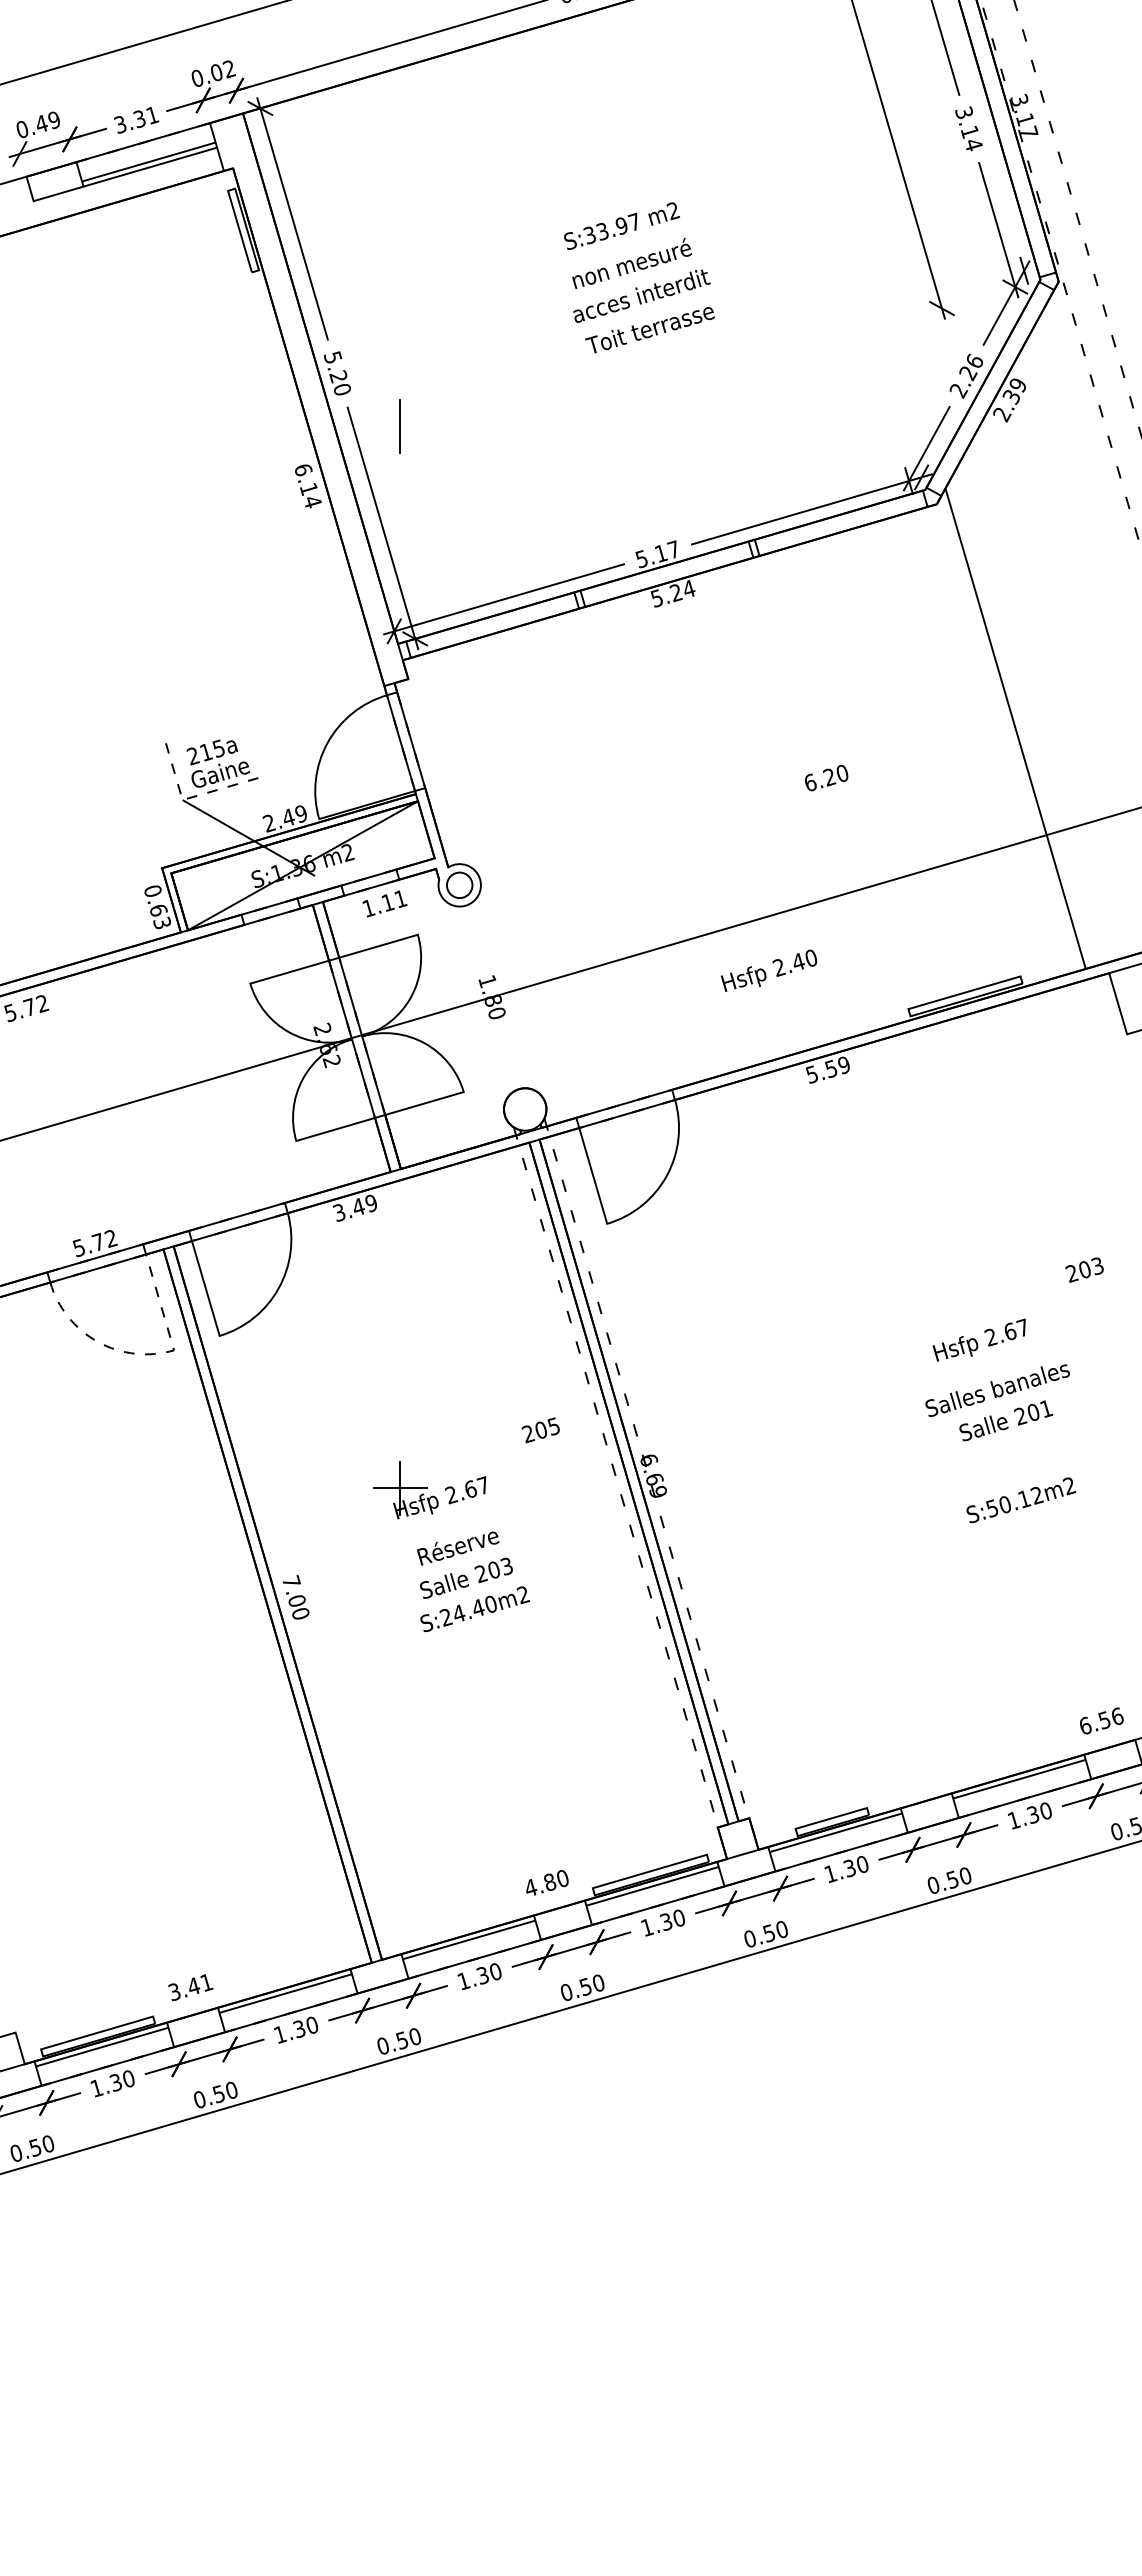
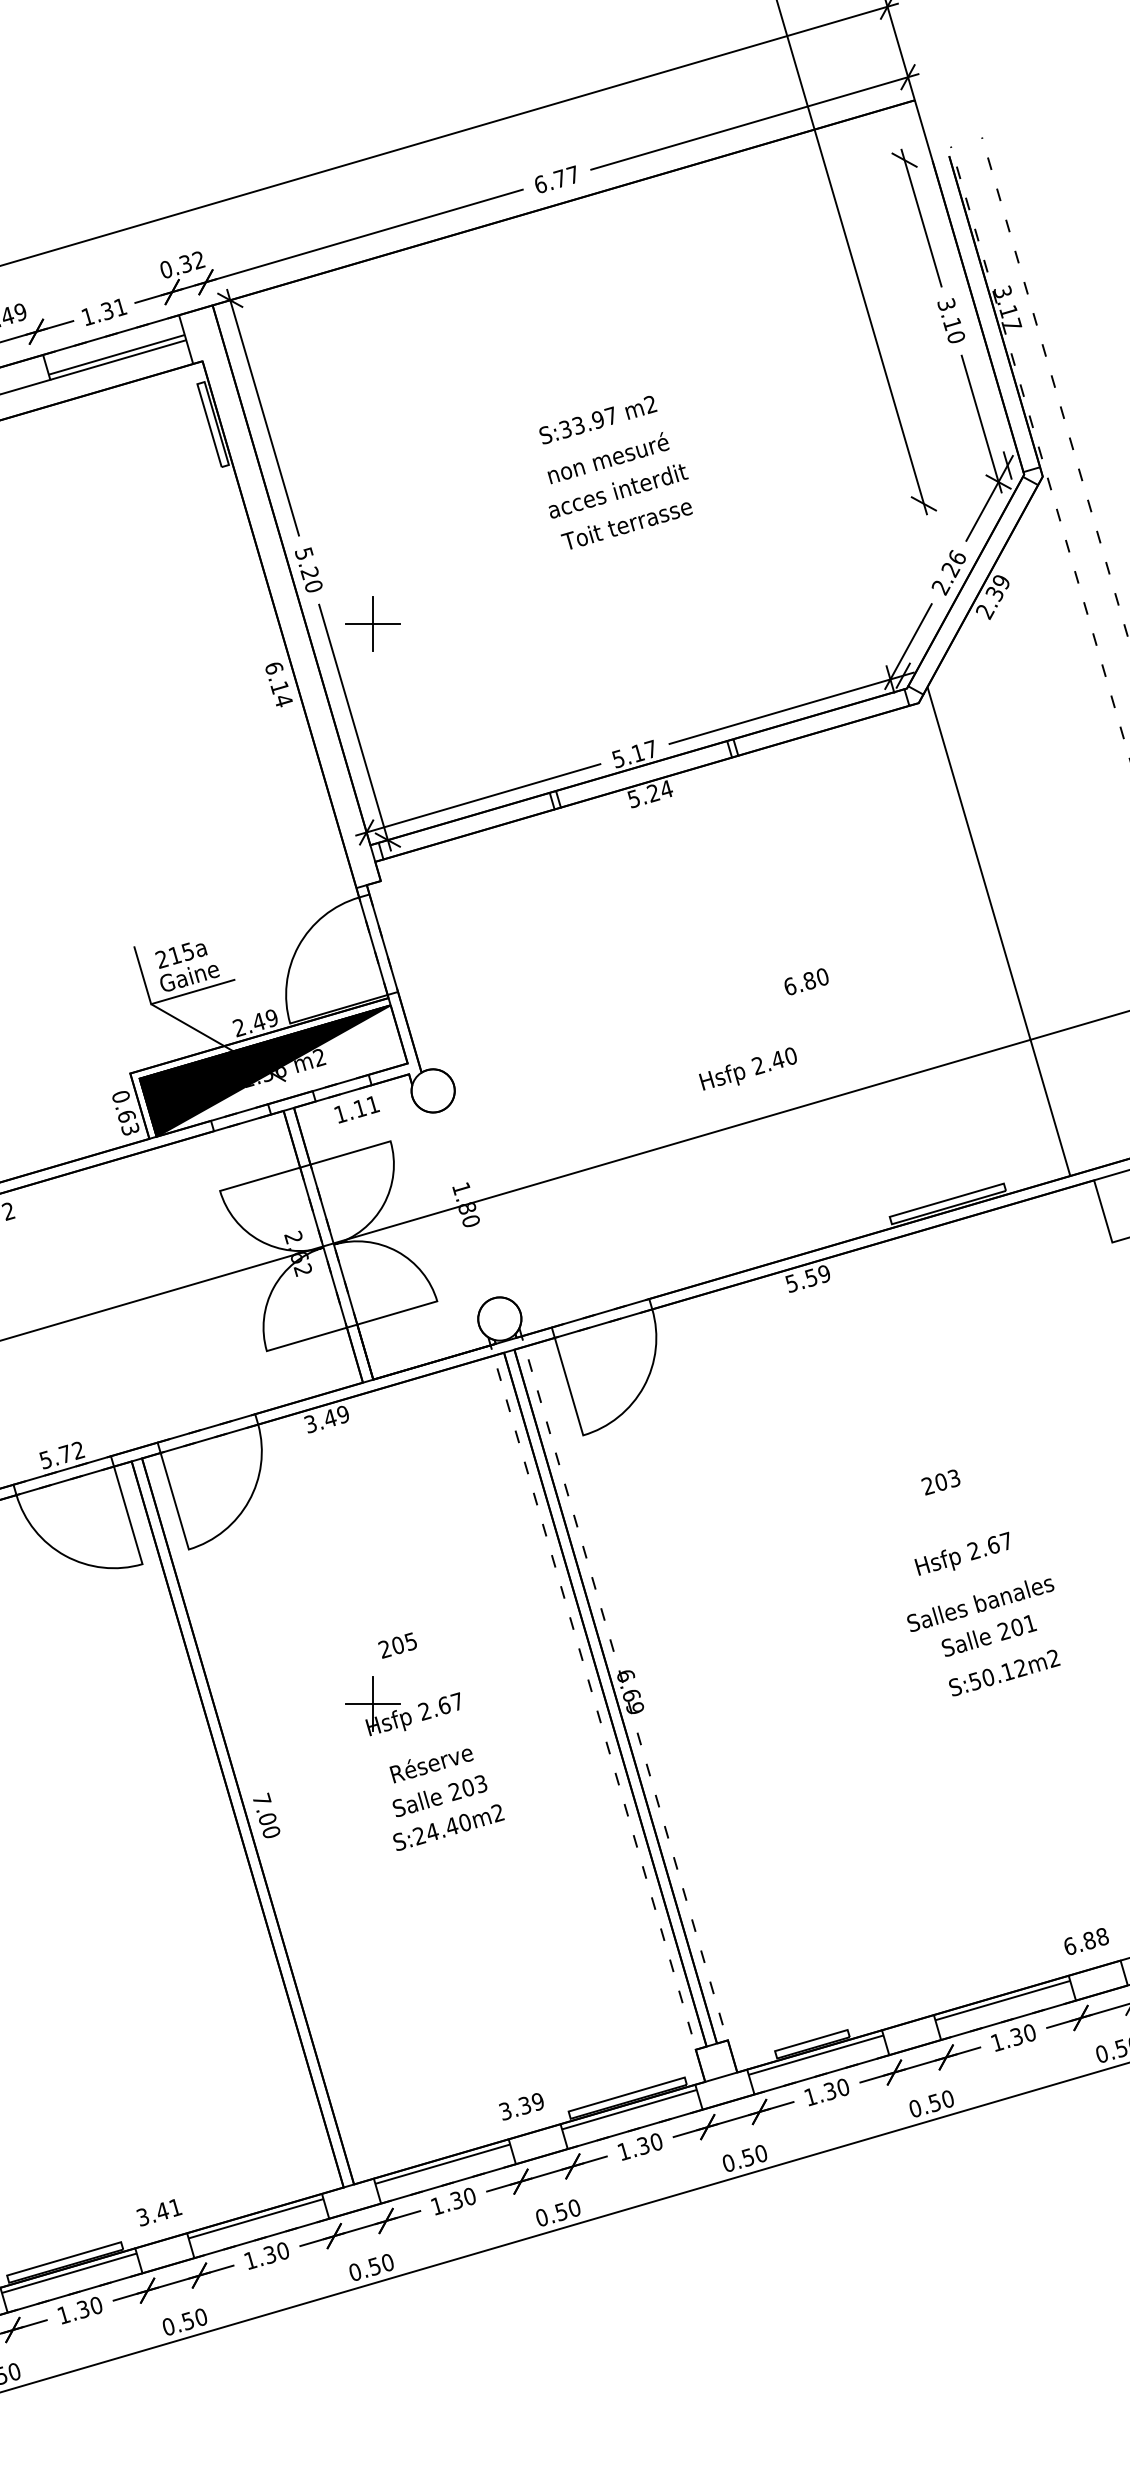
text: (216, 72) -> (185, 263), 0.02 -> 0.32
text: (120, 124) -> (87, 316), 3.31 -> 1.31
text: (973, 145) -> (956, 337), 3.14 -> 3.10
line: (399, 426) -> (371, 623), added
text: (829, 777) -> (809, 981), 6.20 -> 6.80
line: (194, 796) -> (163, 1000), dashed -> solid
fill: (294, 865) -> (265, 1070), added
circle: (459, 885) -> (432, 1091), size x1.67
text: (769, 970) -> (748, 1068), moved
text: (1084, 1269) -> (940, 1481), moved
line: (141, 1354) -> (109, 1568), dashed -> solid
text: (540, 1430) -> (397, 1645), moved
text: (1021, 1500) -> (1004, 1673), moved
text: (1110, 1718) -> (1095, 1938), 6.56 -> 6.88
text: (546, 1883) -> (521, 2106), 4.80 -> 3.39

